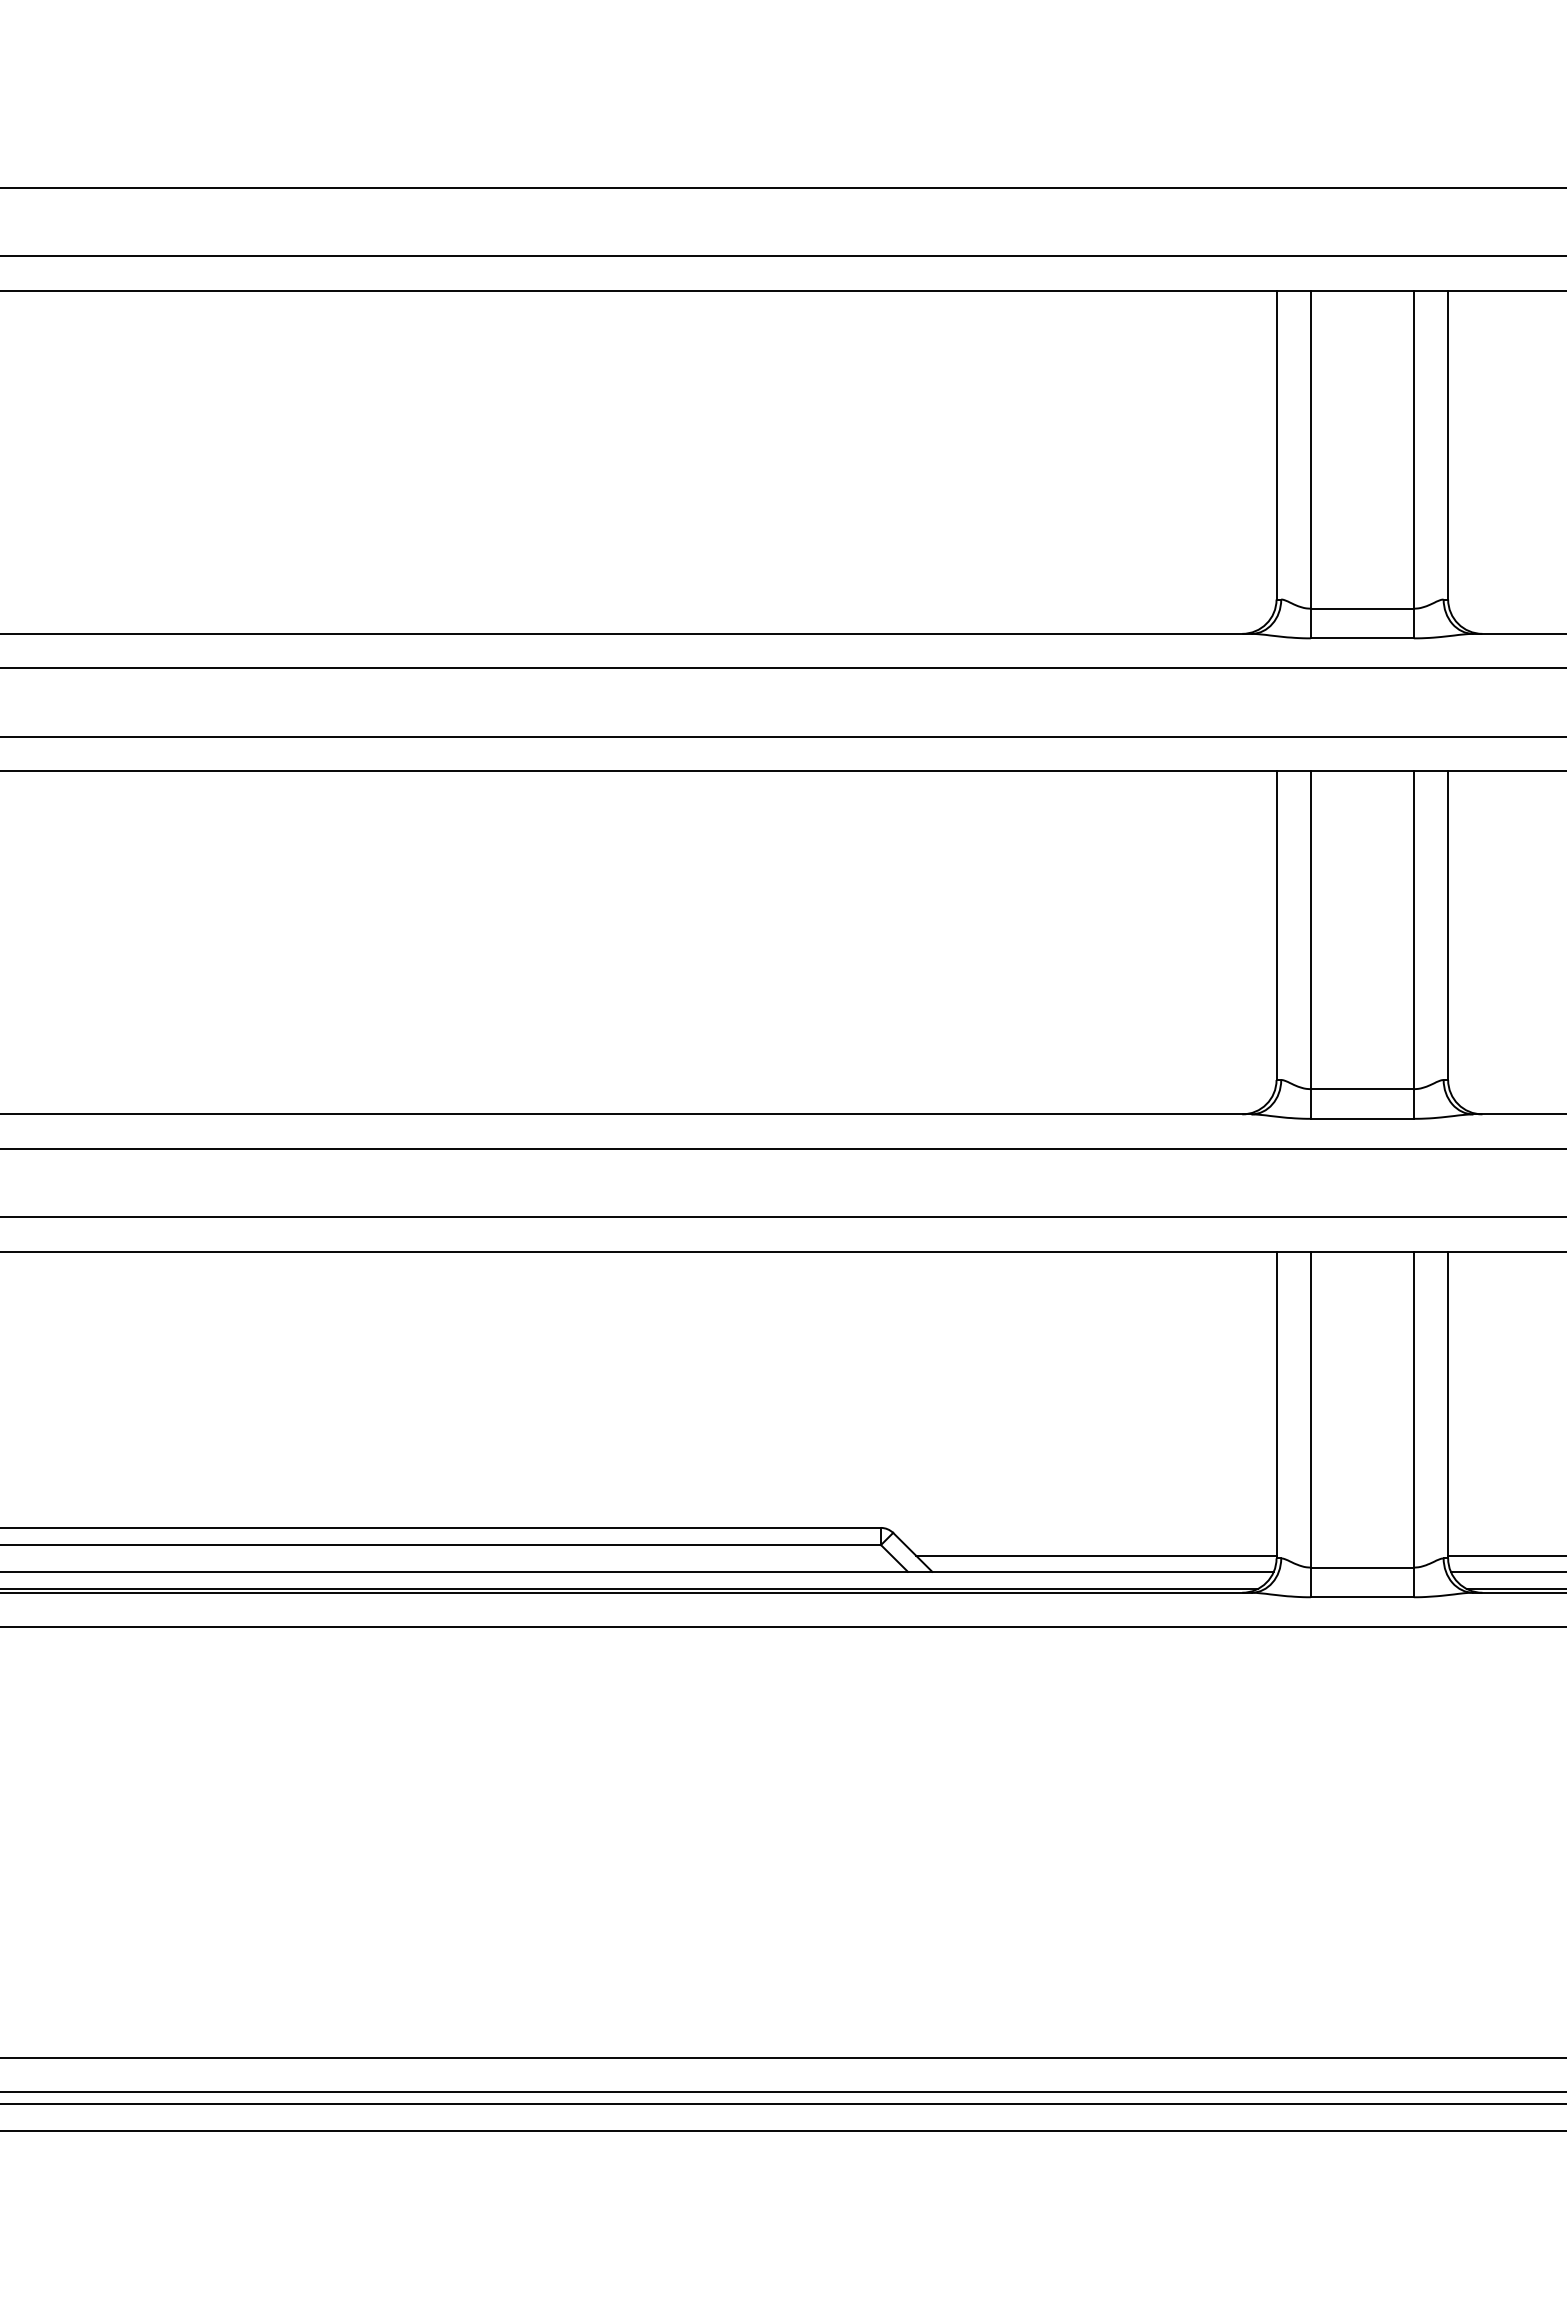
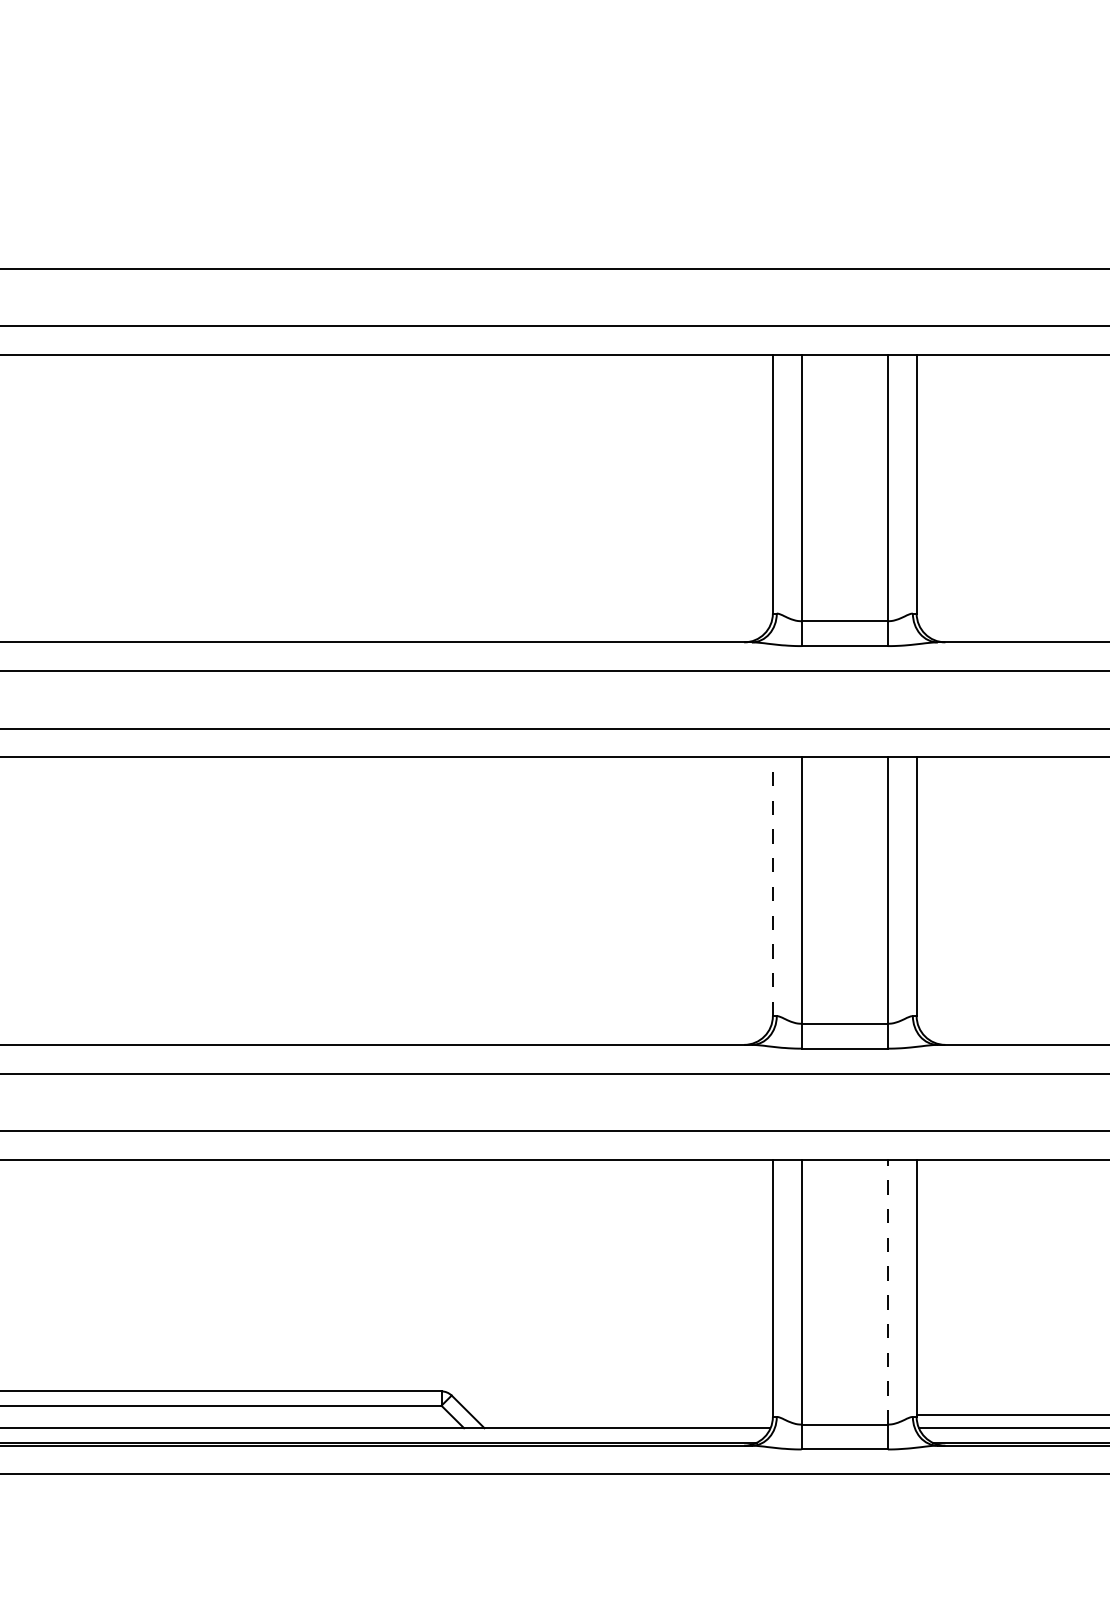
line: (1276, 925) -> (772, 886), solid -> dashed
line: (1413, 1409) -> (887, 1292), solid -> dashed
line: (1096, 1555) -> (622, 1414), removed

